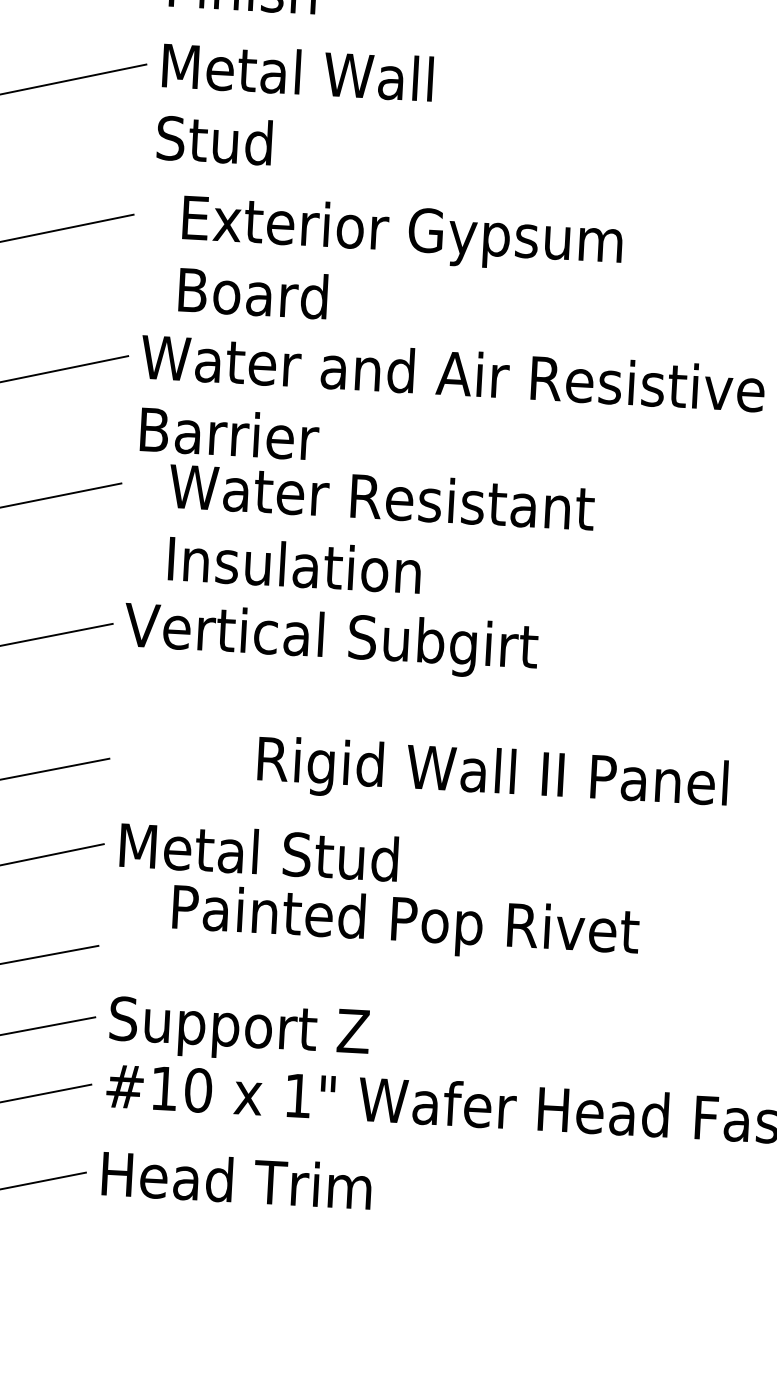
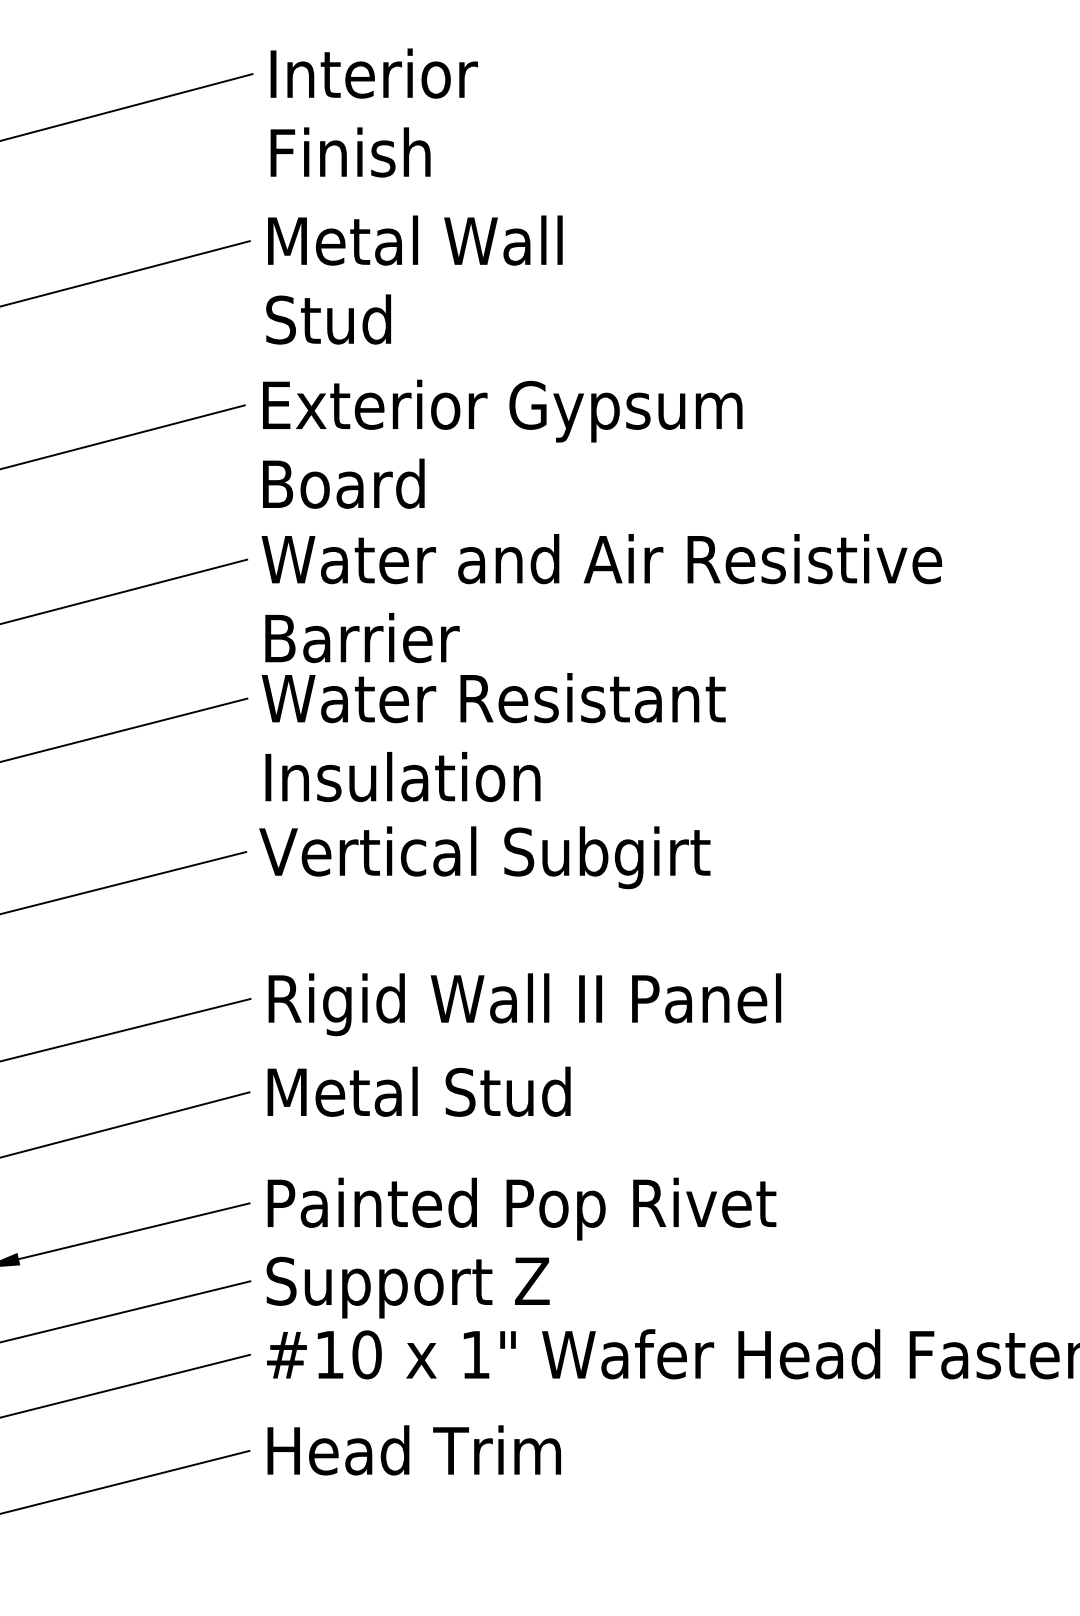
text: (400, 264) -> (502, 443), moved
text: (379, 533) -> (493, 737), moved
text: (492, 776) -> (524, 1004), moved
text: (405, 924) -> (521, 1208), moved

